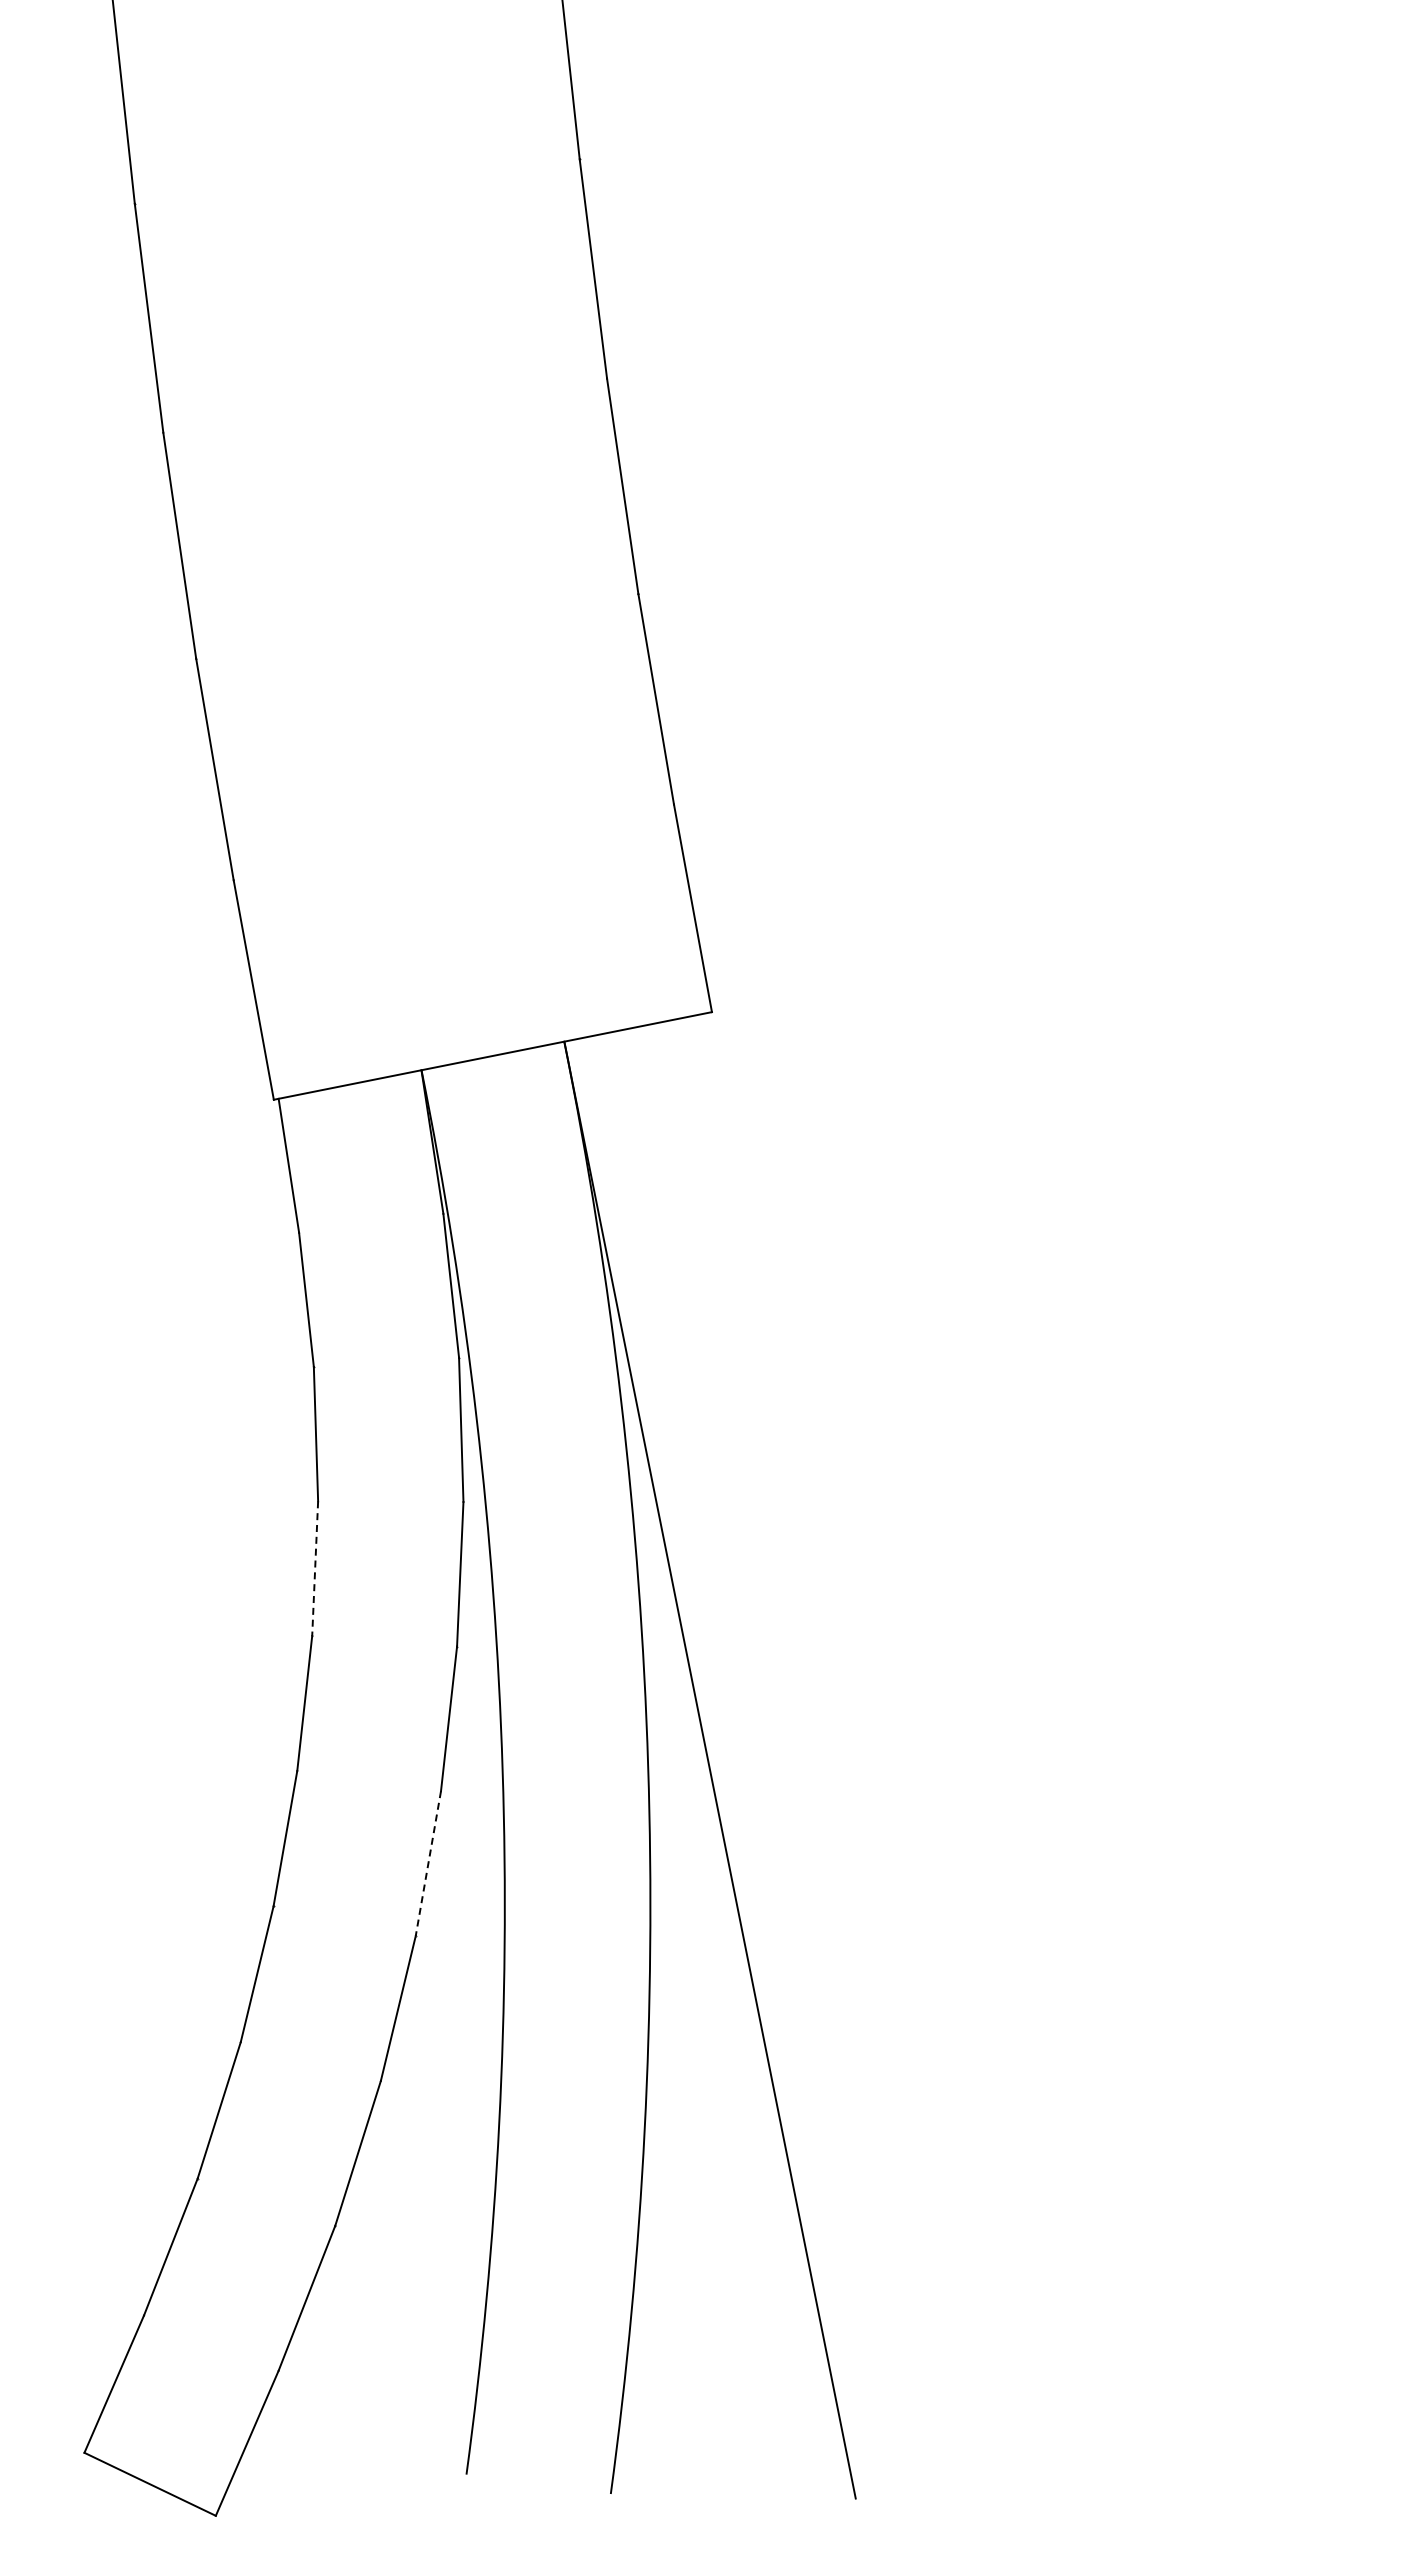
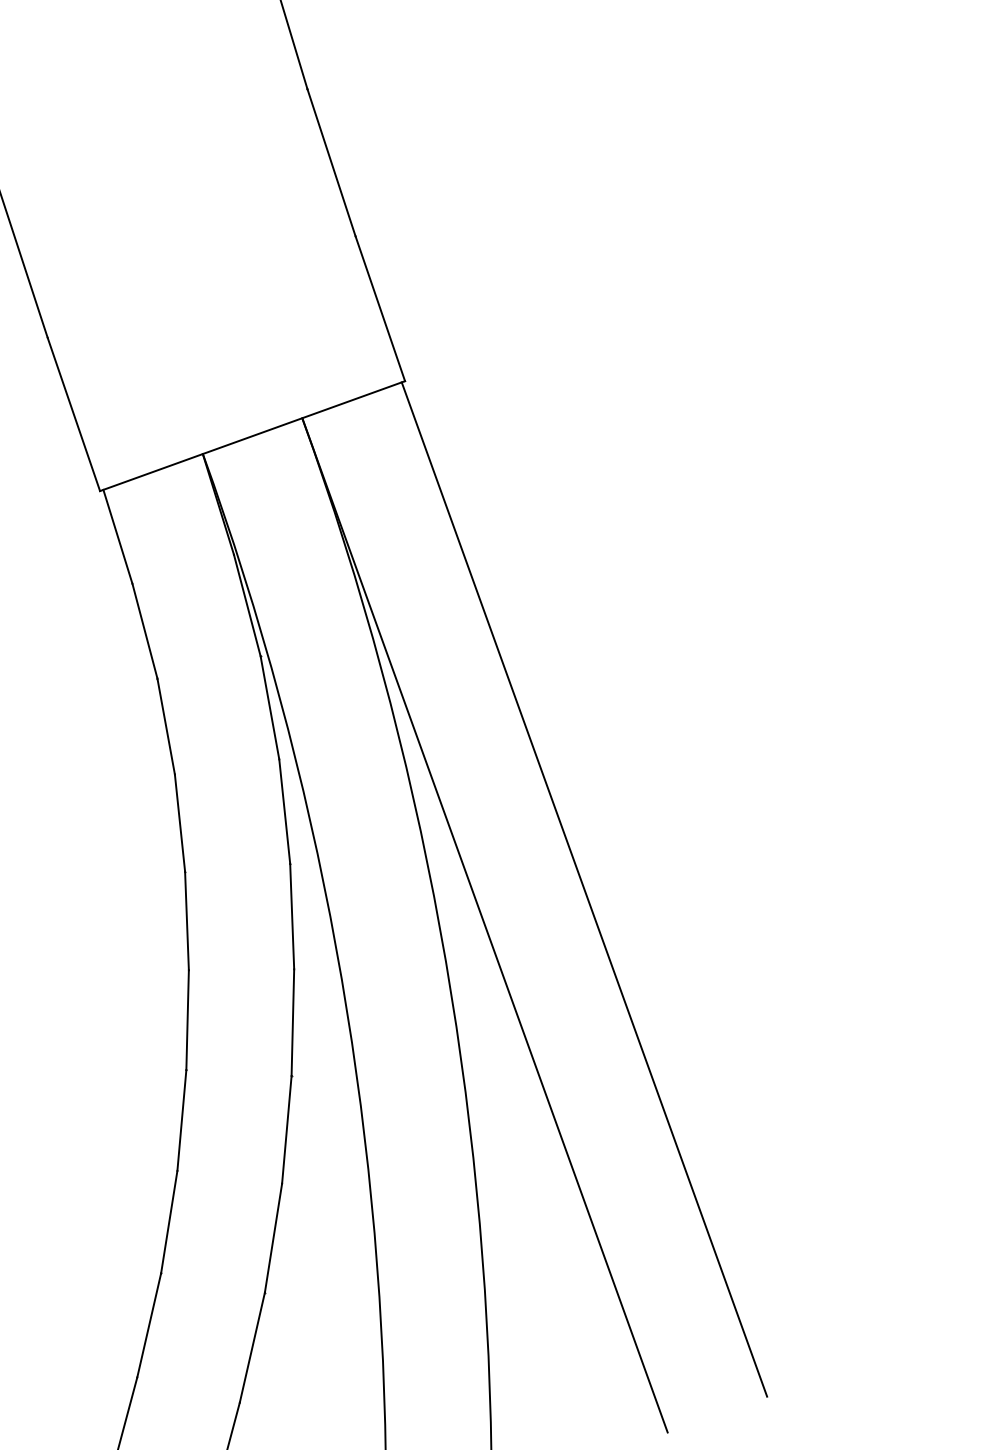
line: (315, 1569) -> (180, 823), dashed -> solid
line: (852, 1741) -> (584, 889), added
line: (428, 1863) -> (292, 1022), dashed -> solid

